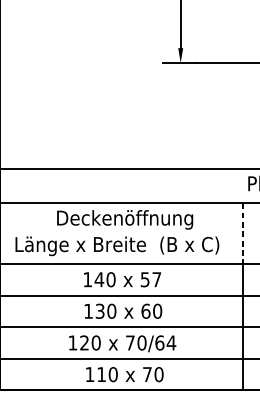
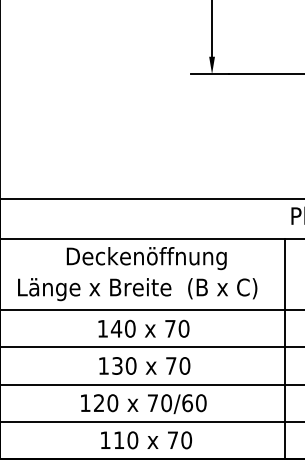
line: (242, 233) -> (284, 274), dashed -> solid
text: (151, 279) -> (177, 328), 57 -> 70
text: (146, 310) -> (171, 365), 60 -> 70
text: (170, 343) -> (200, 403), 70/64 -> 70/60

